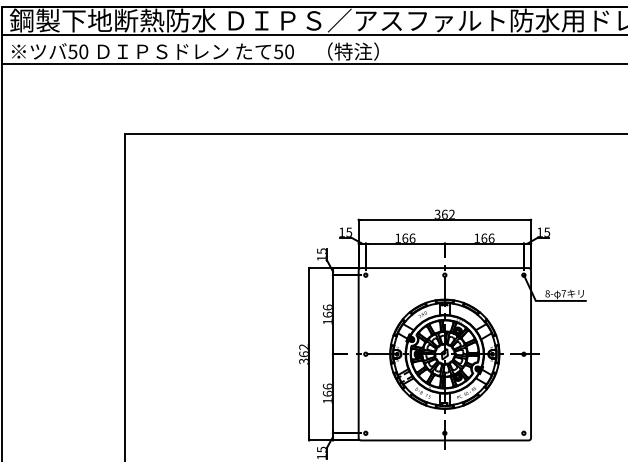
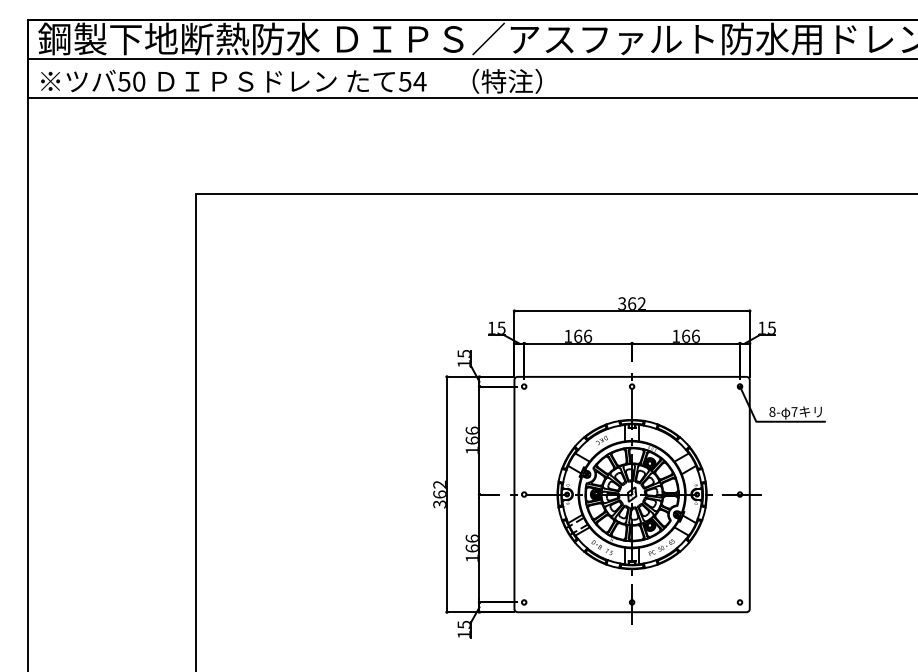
text: (289, 51) -> (419, 81), 50 -> 54

